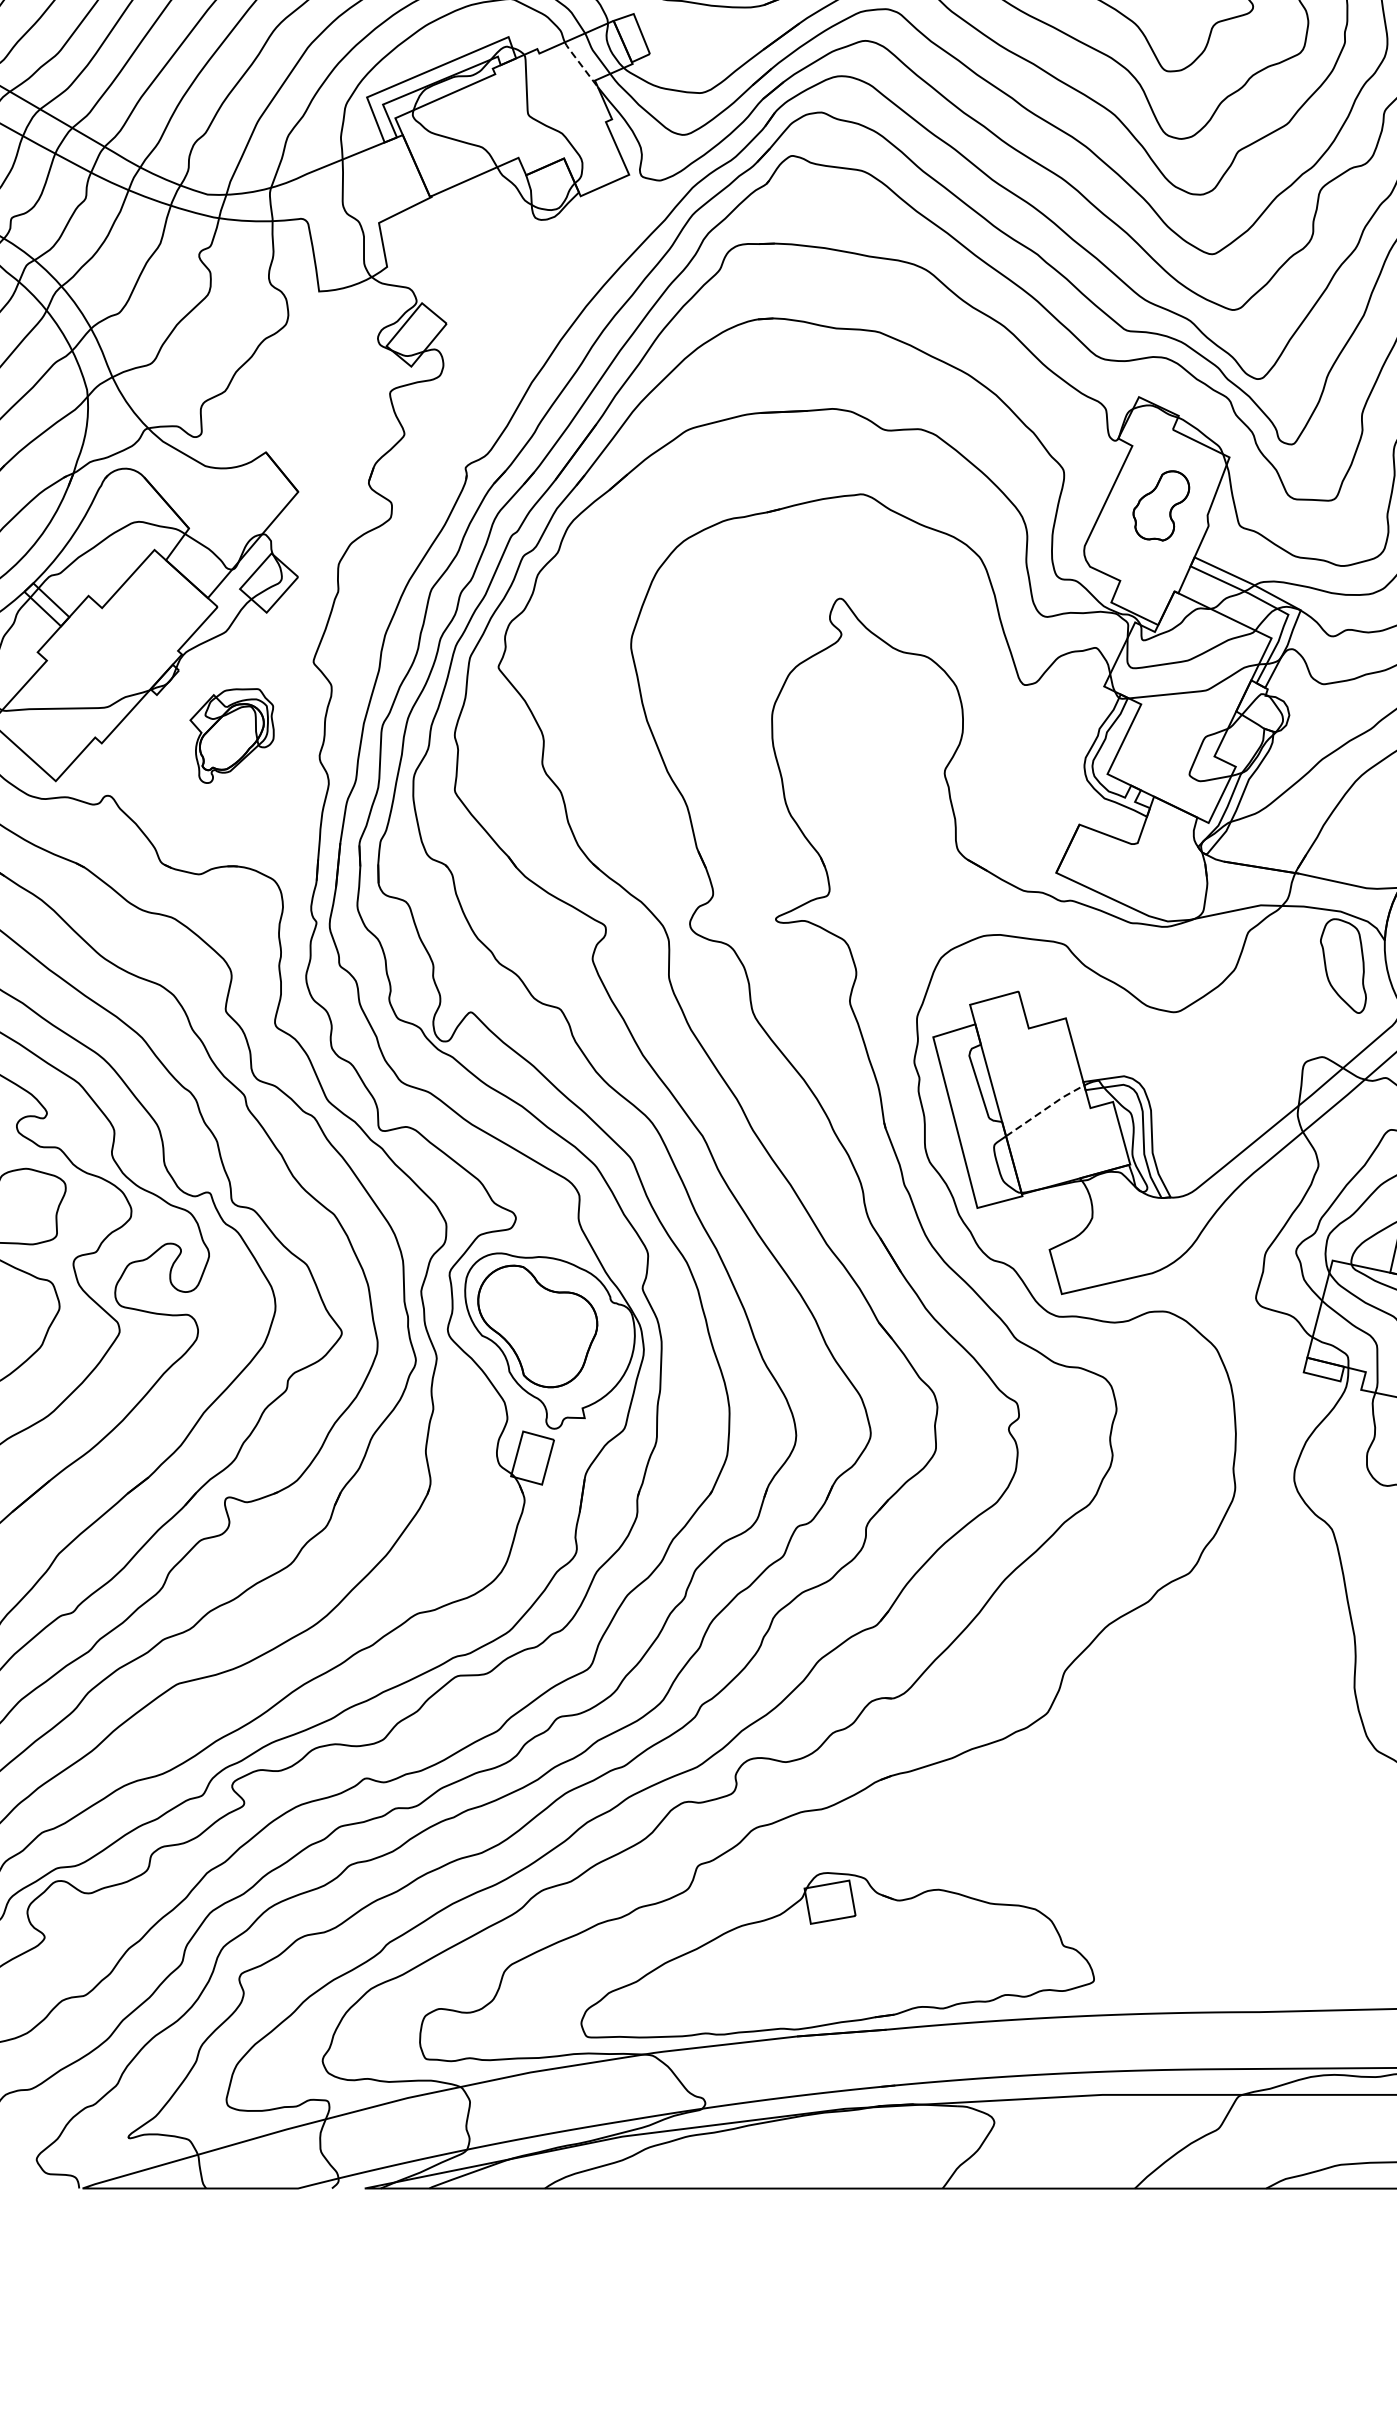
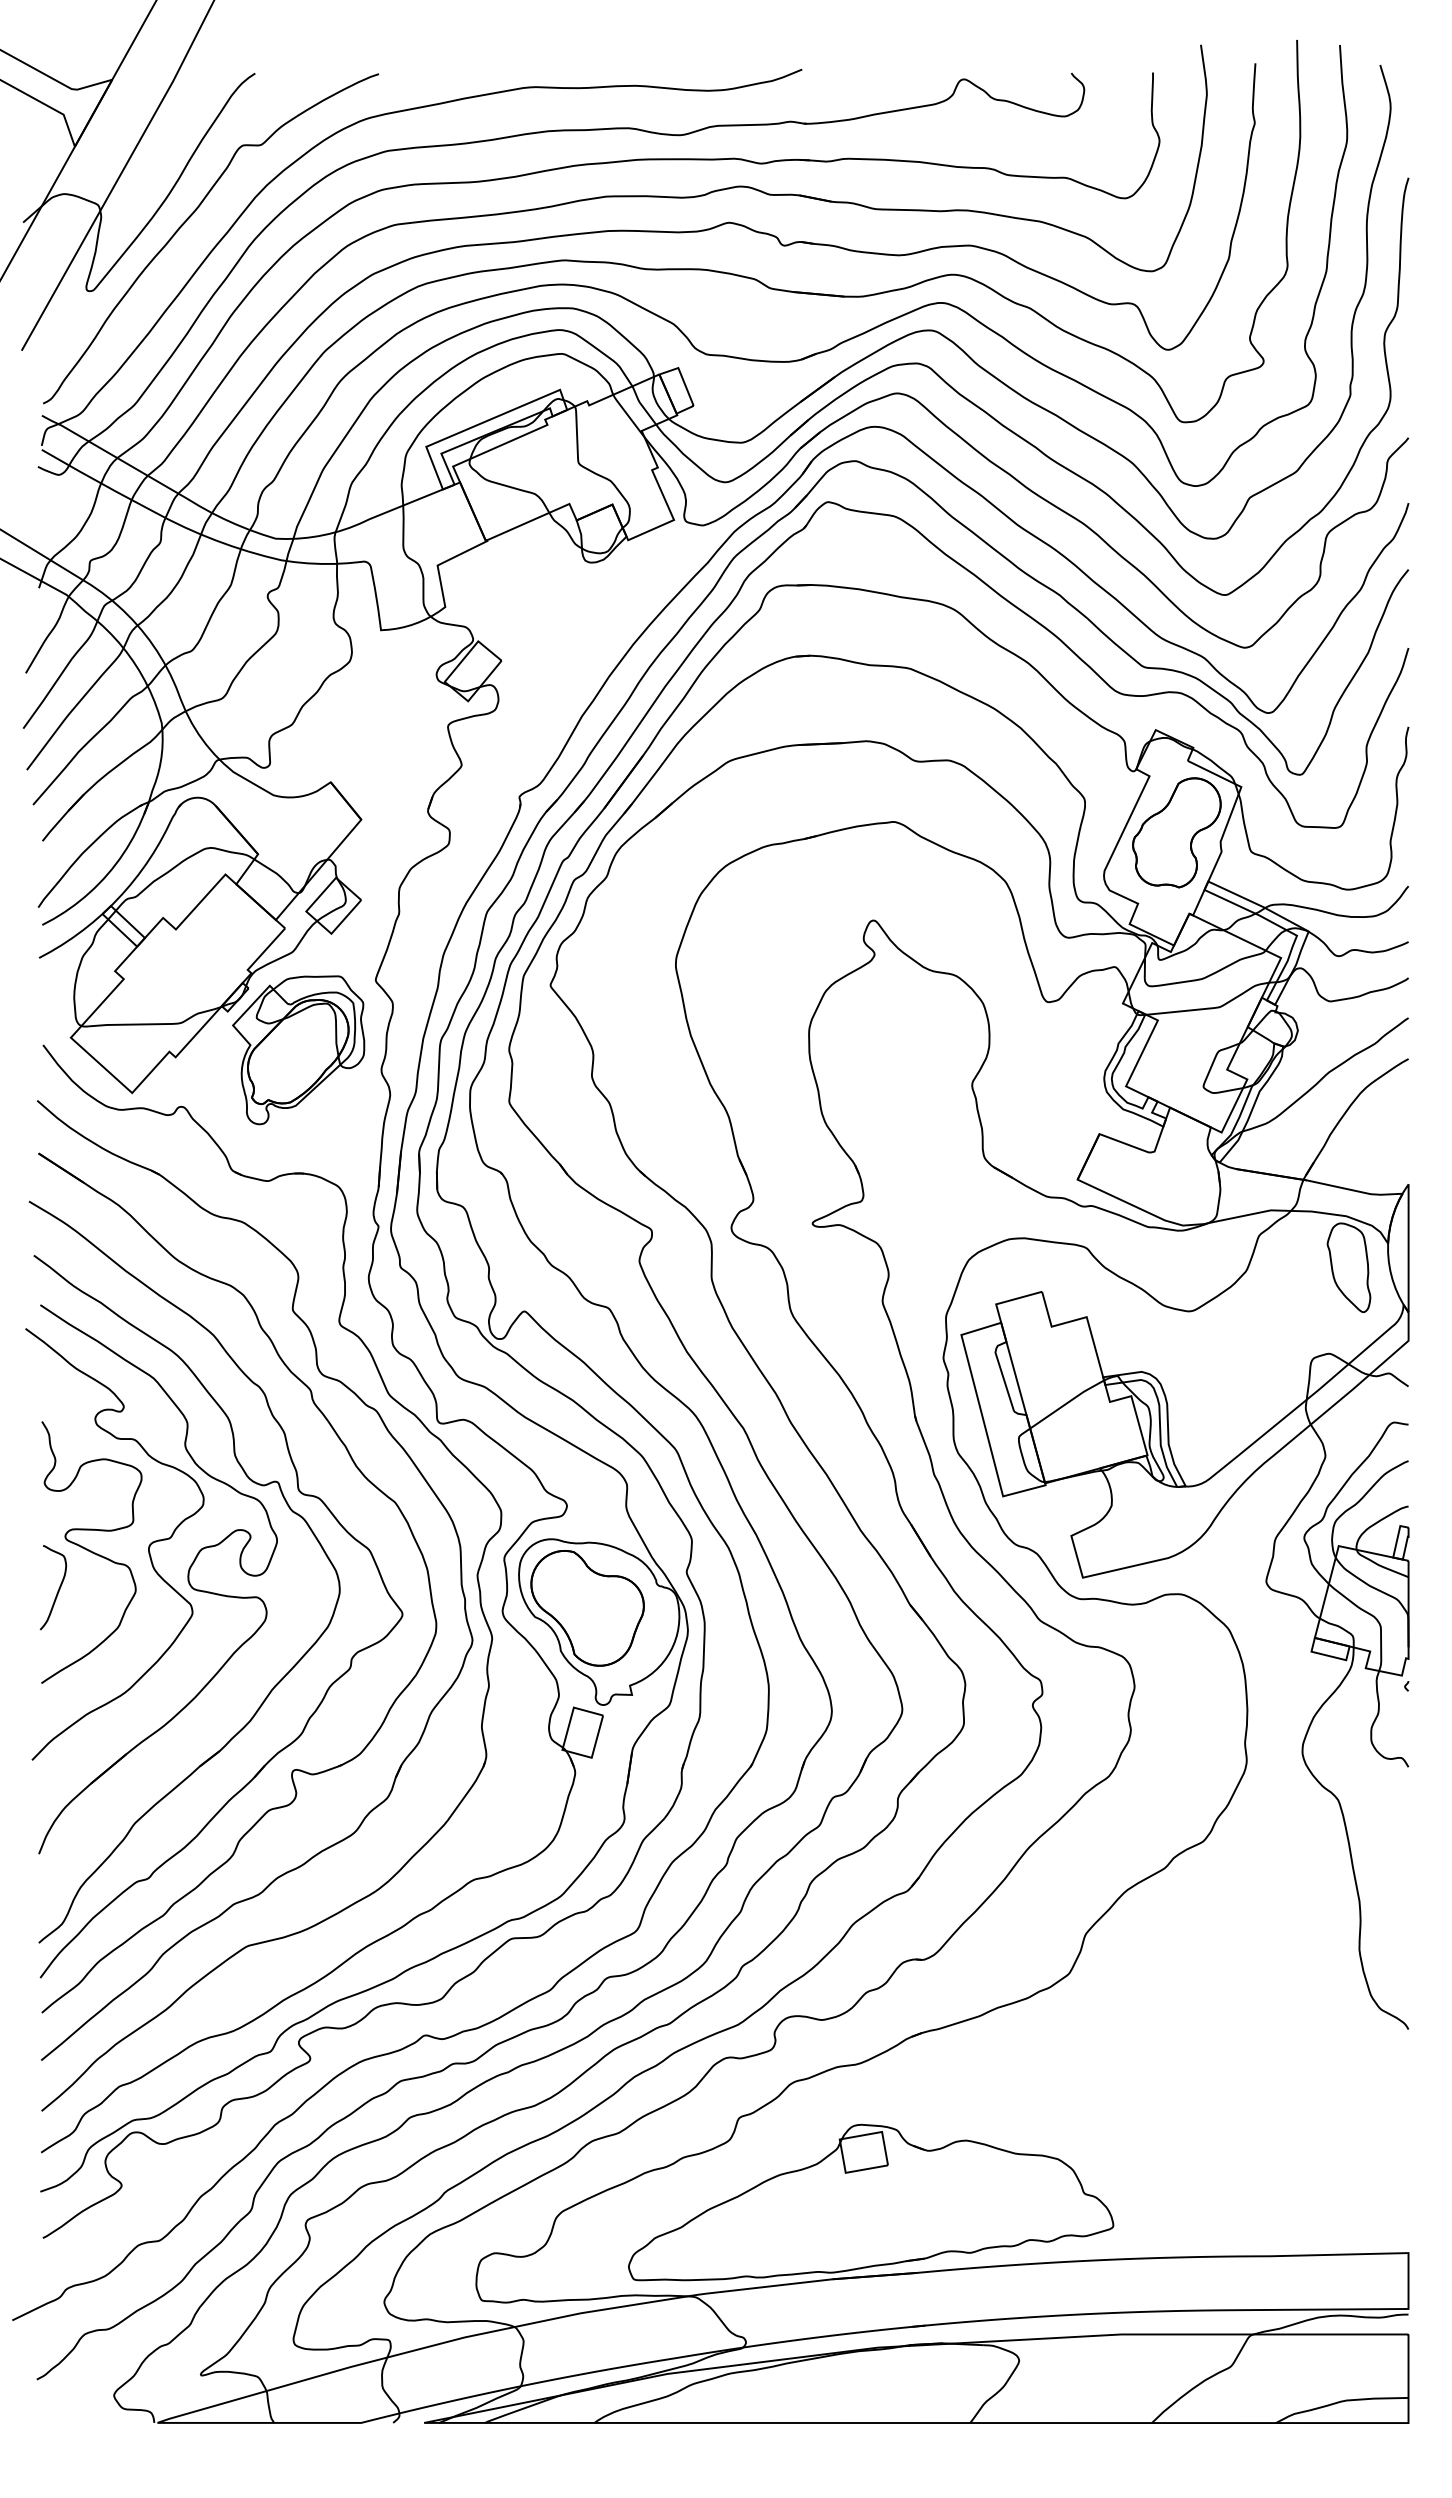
line: (579, 64) -> (627, 415), dashed -> solid
part: (1160, 505) -> (1176, 832), size x1.67
part: (231, 736) -> (298, 1050), size x1.67
line: (1045, 1108) -> (1067, 1402), dashed -> solid

